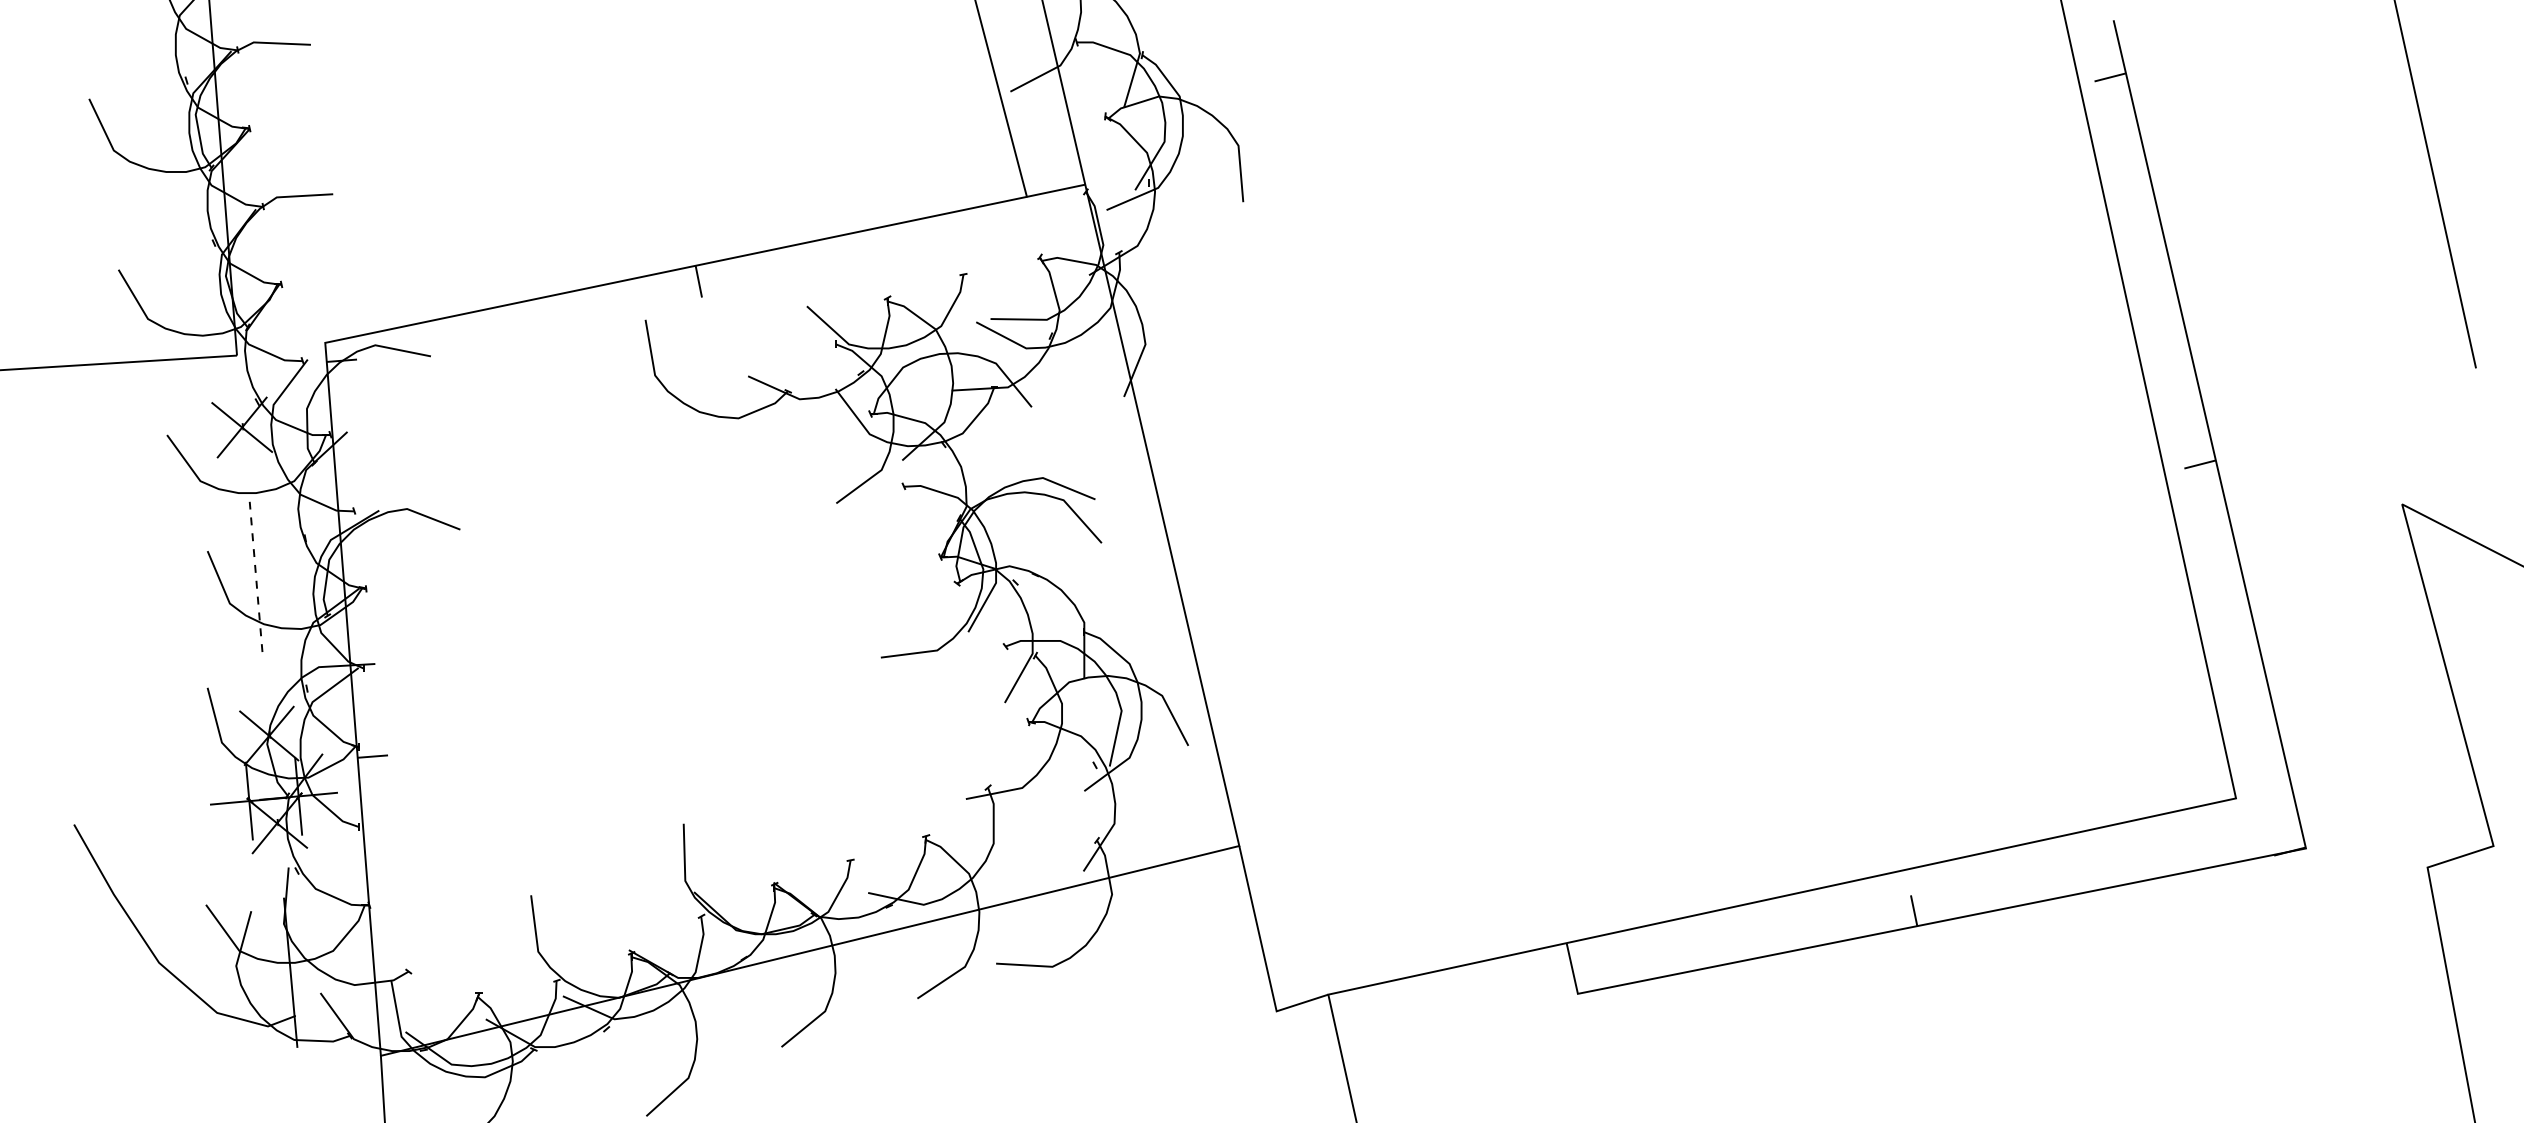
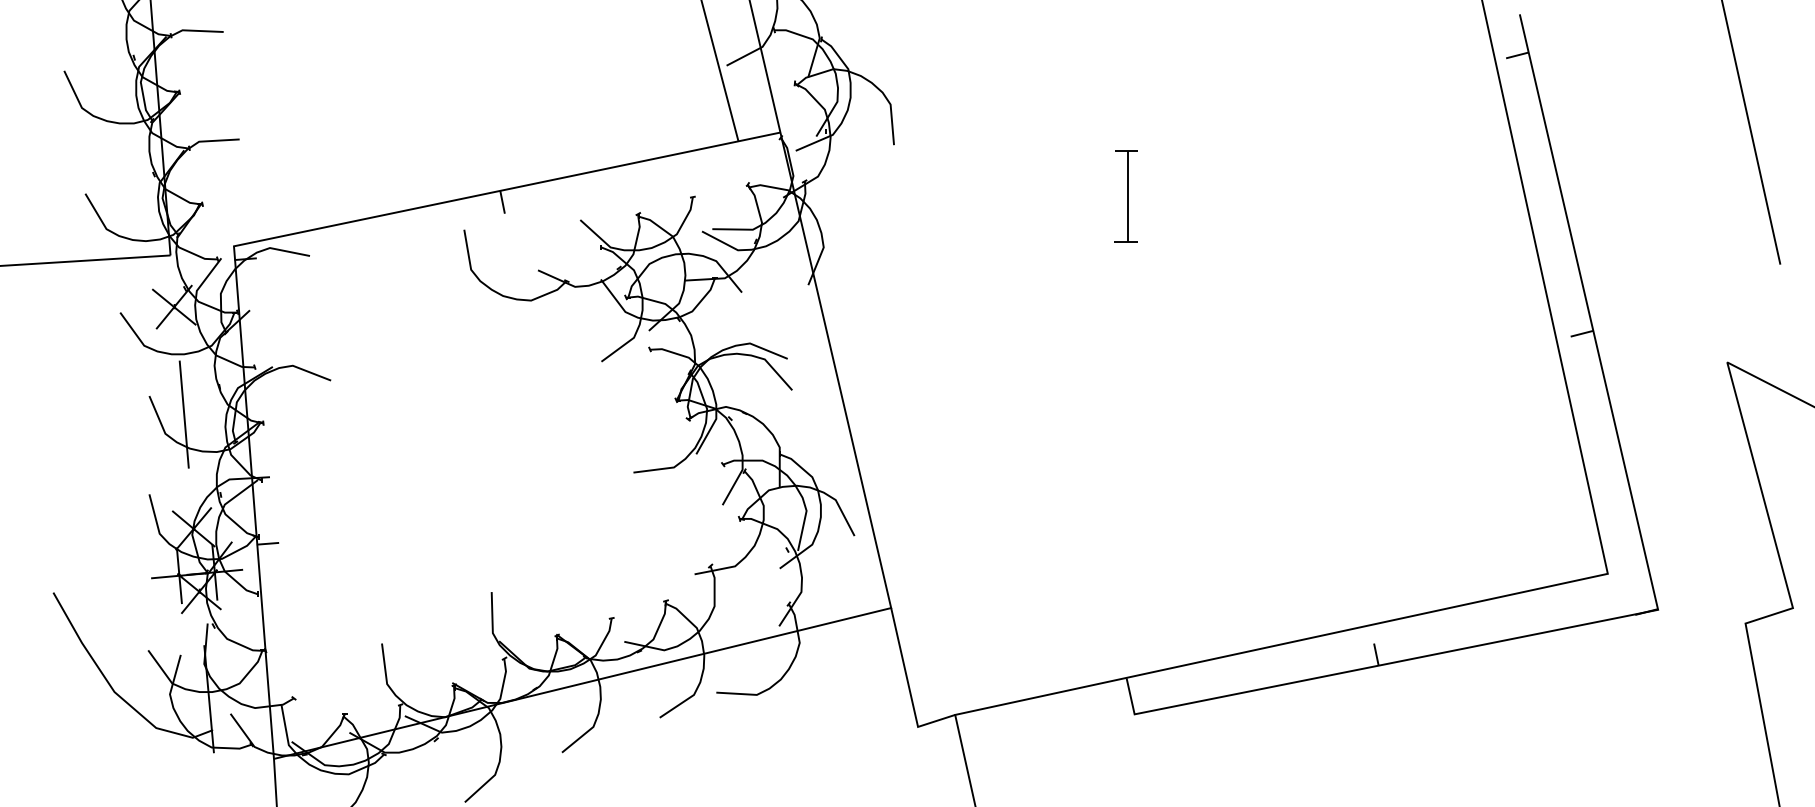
part: (1566, 273) -> (1126, 196), added
line: (256, 577) -> (184, 415), dashed -> solid

